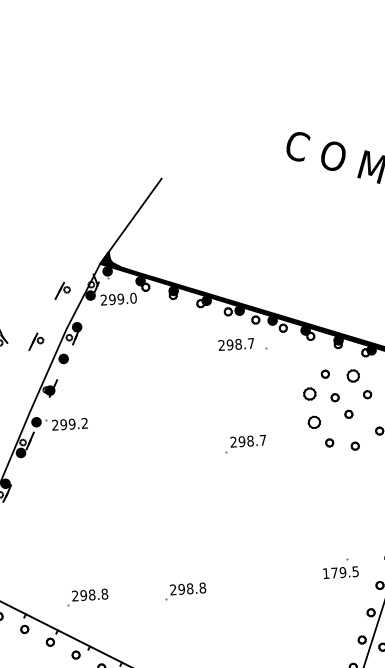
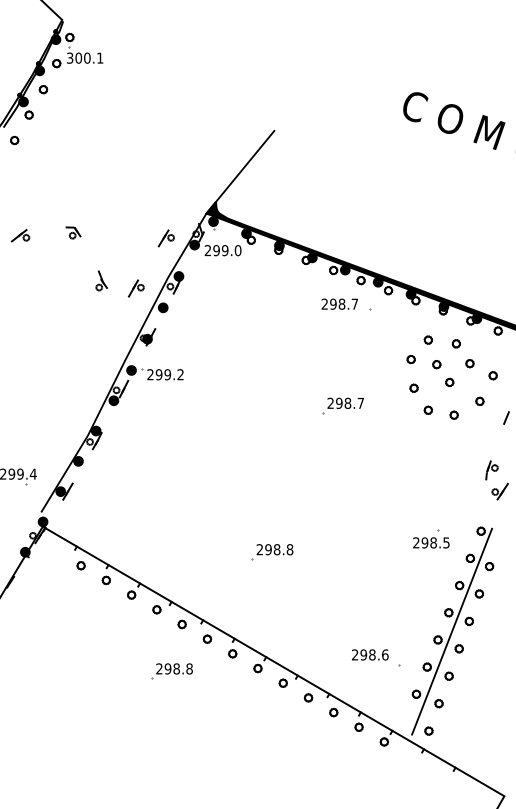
part: (352, 375) -> (455, 343), size x0.62
part: (309, 394) -> (410, 359), size x0.62
part: (313, 421) -> (413, 387), size x0.62
text: (334, 572) -> (424, 542), 179.5 -> 298.5
part: (87, 598) -> (172, 552), removed

